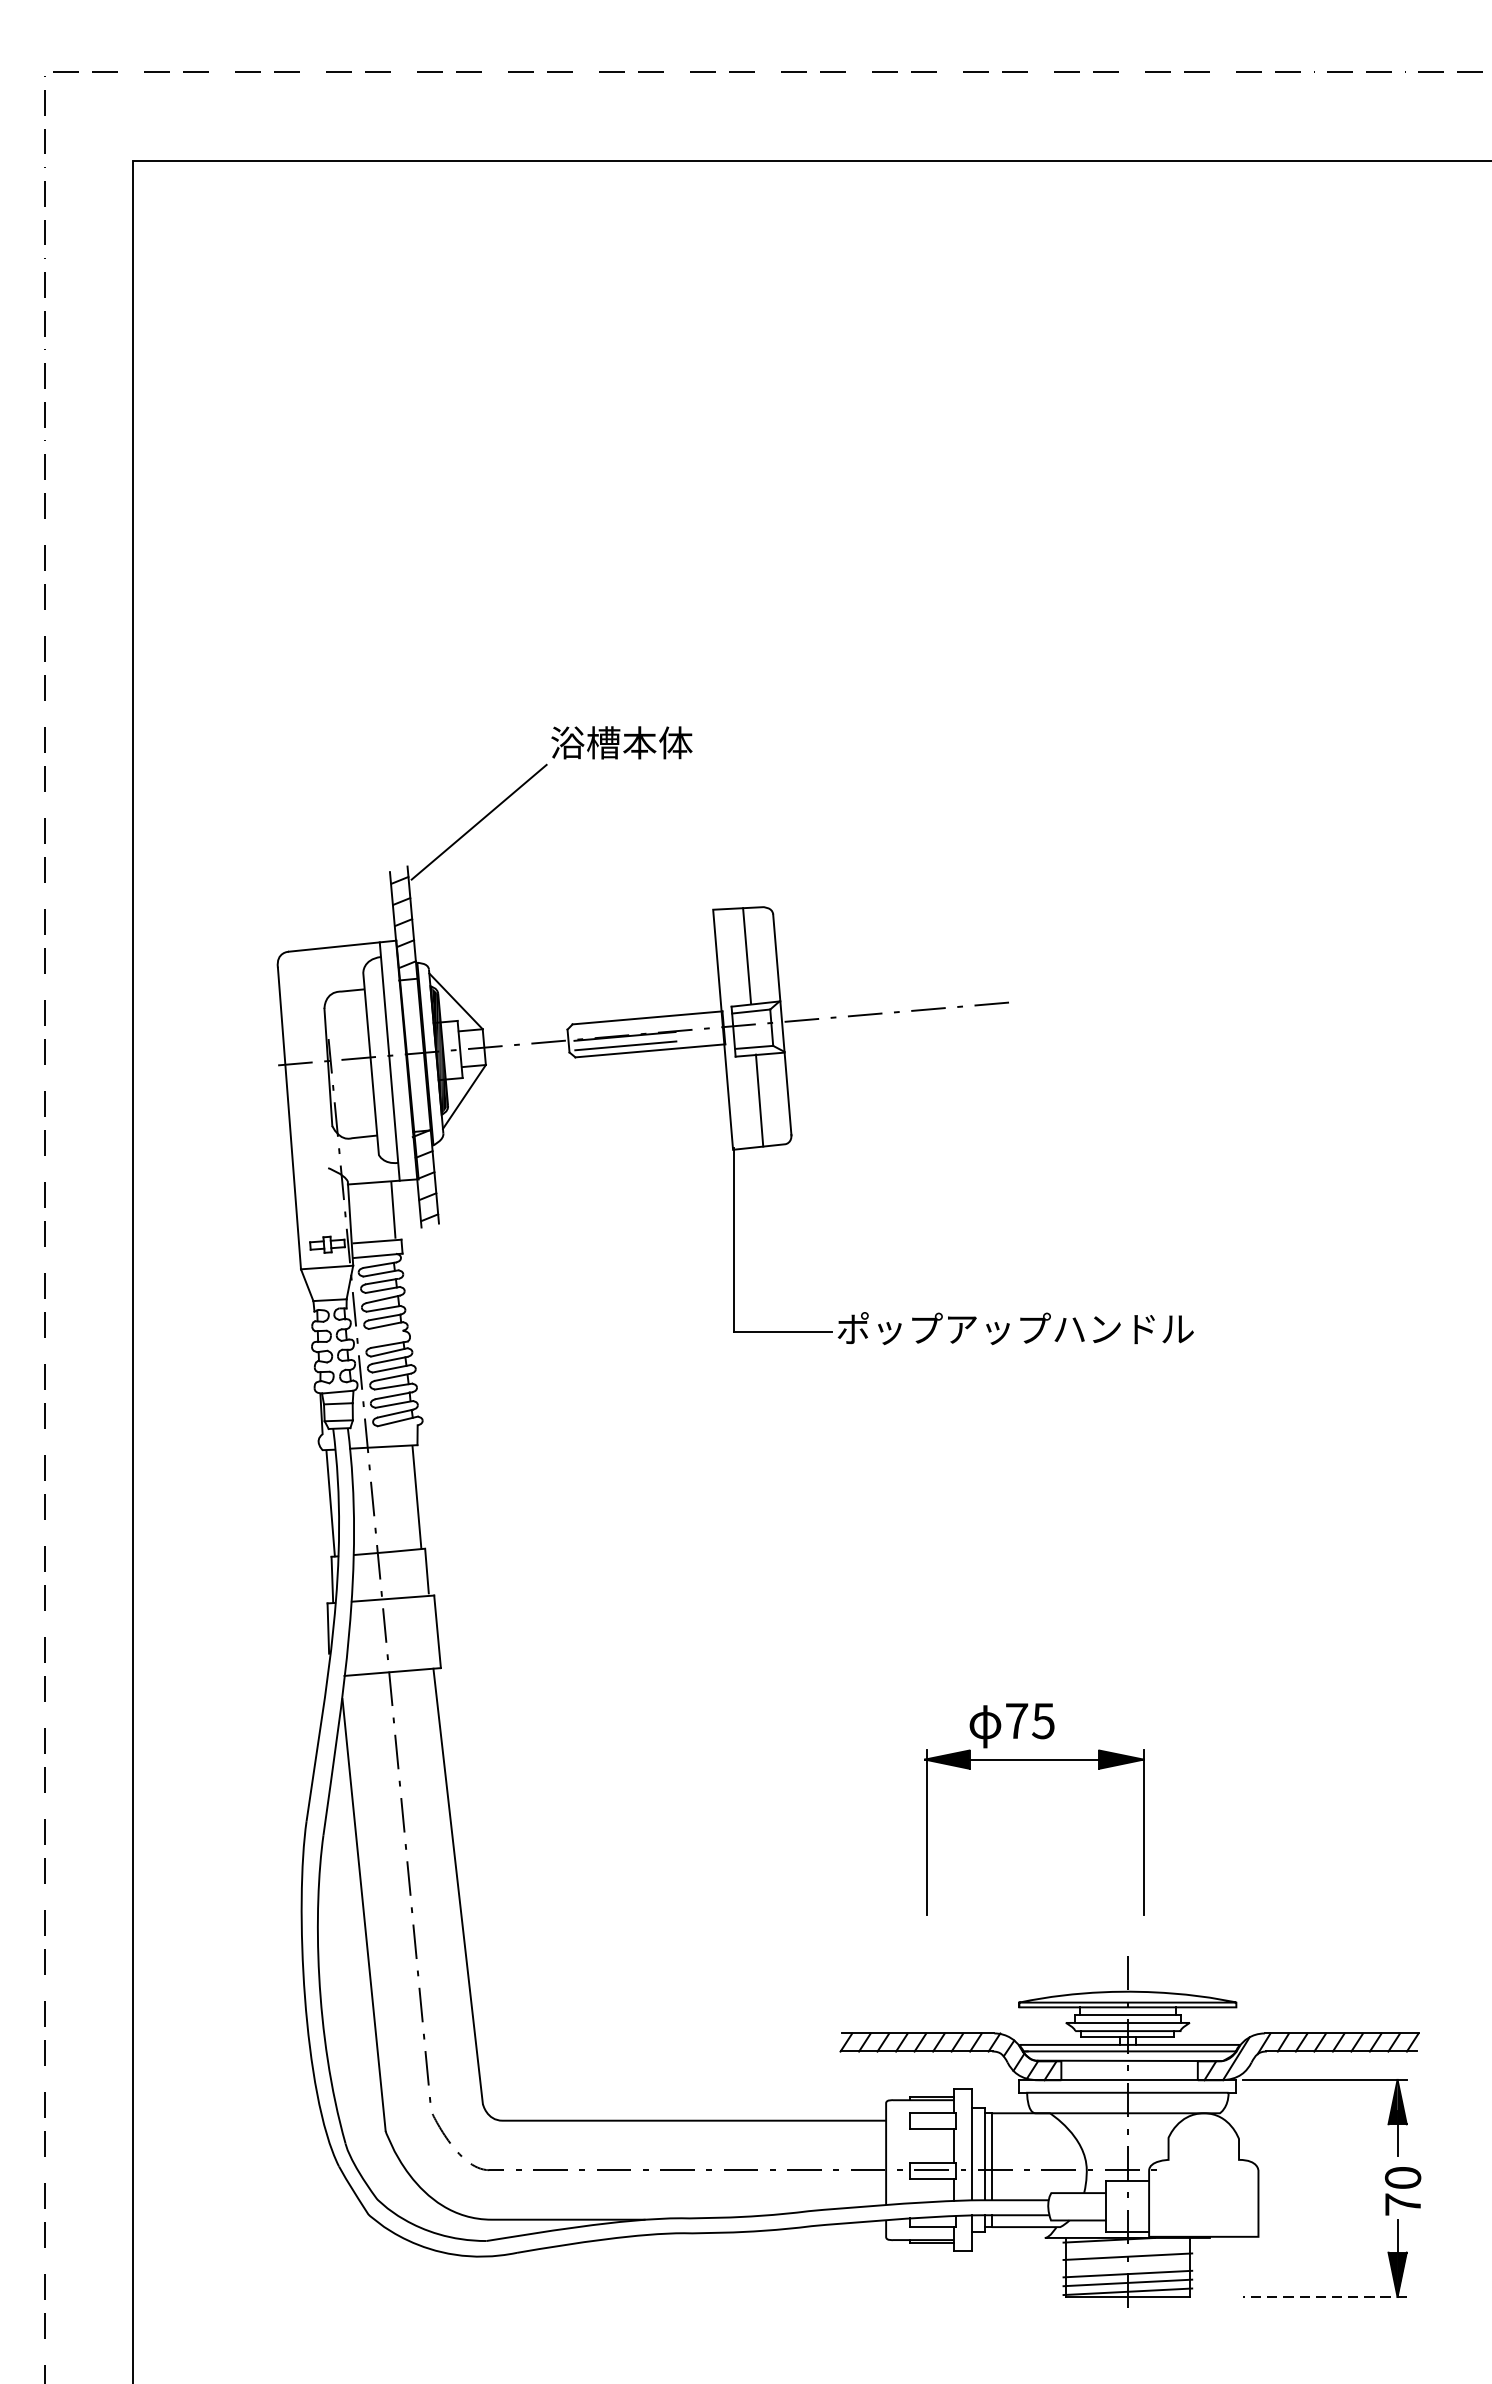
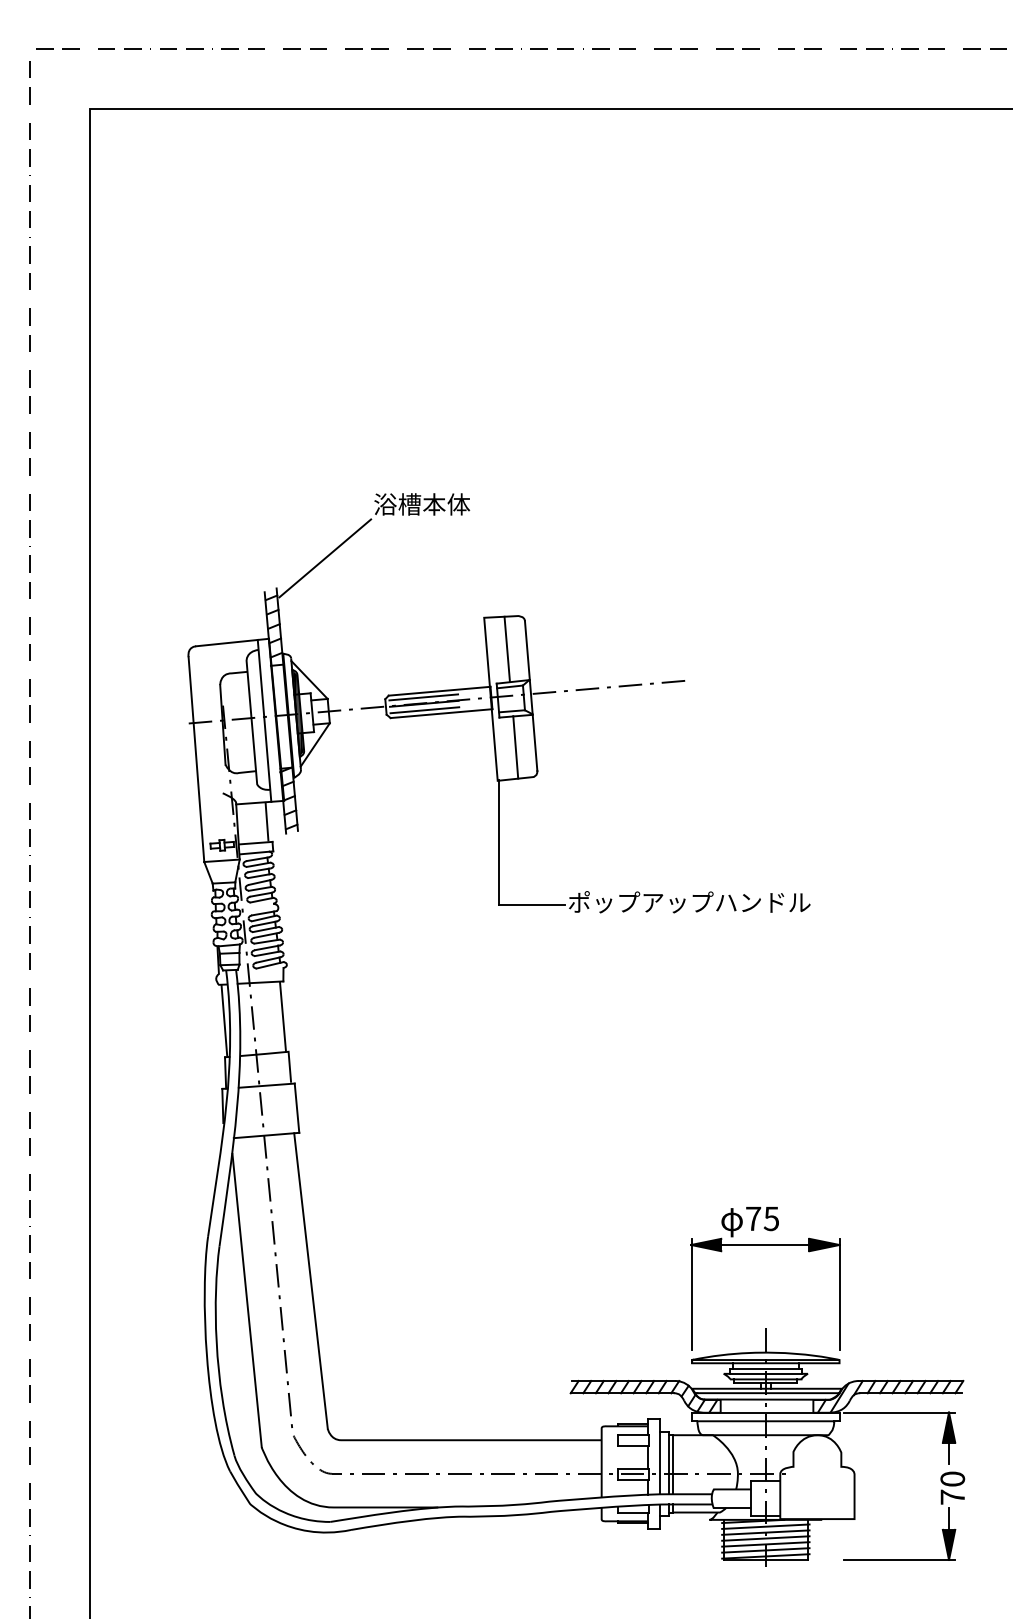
line: (623, 1027) -> (423, 697), added
part: (1034, 1760) -> (765, 1245), moved
line: (1127, 2247) -> (765, 1526), added
line: (1127, 2265) -> (765, 1538), added
line: (1324, 2296) -> (899, 1559), dashed -> solid

